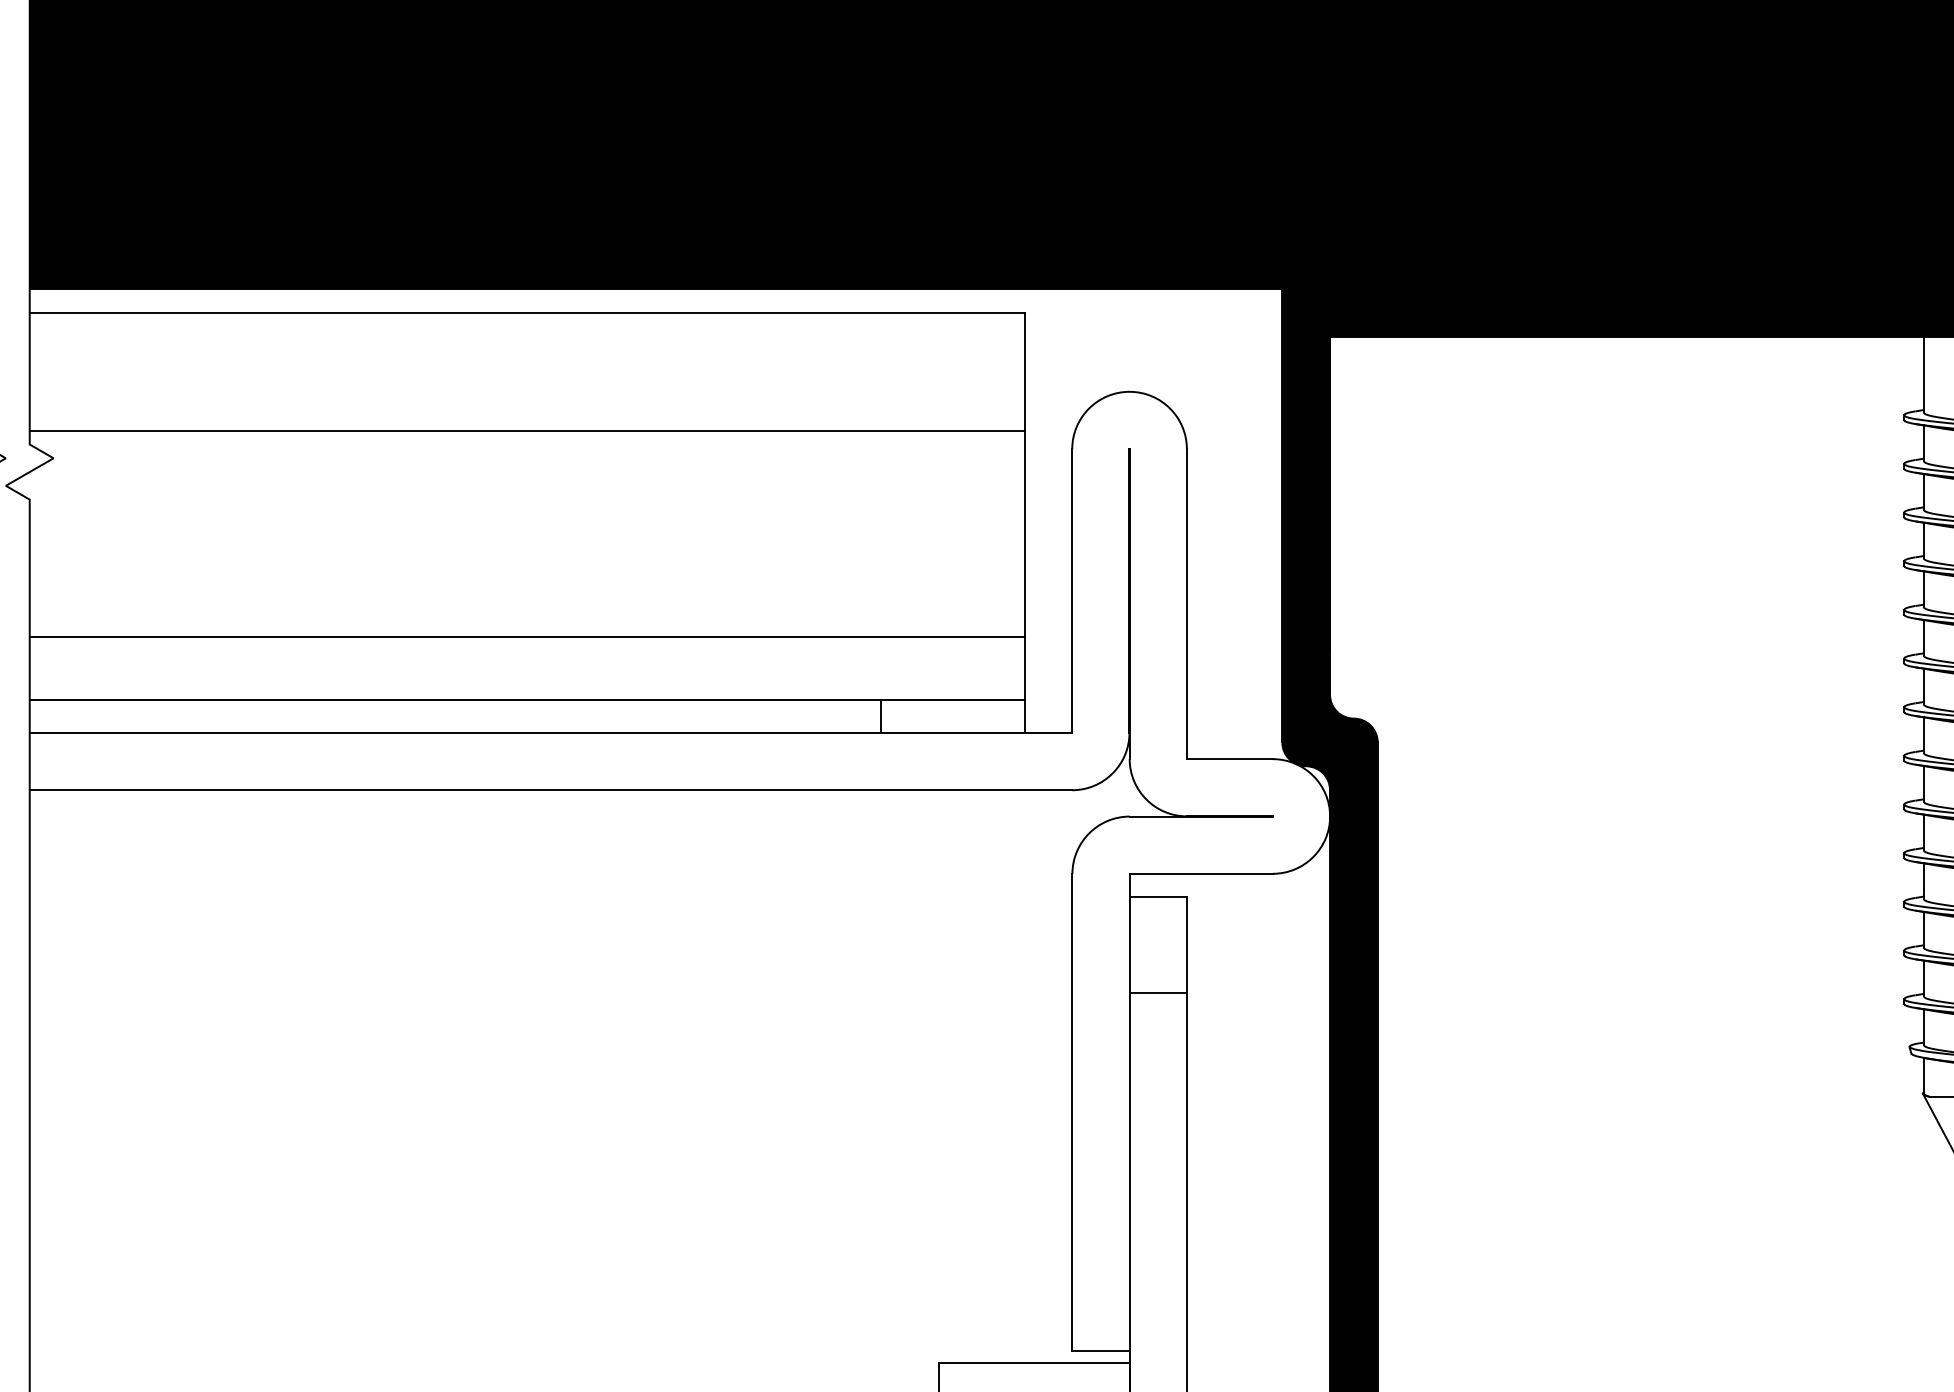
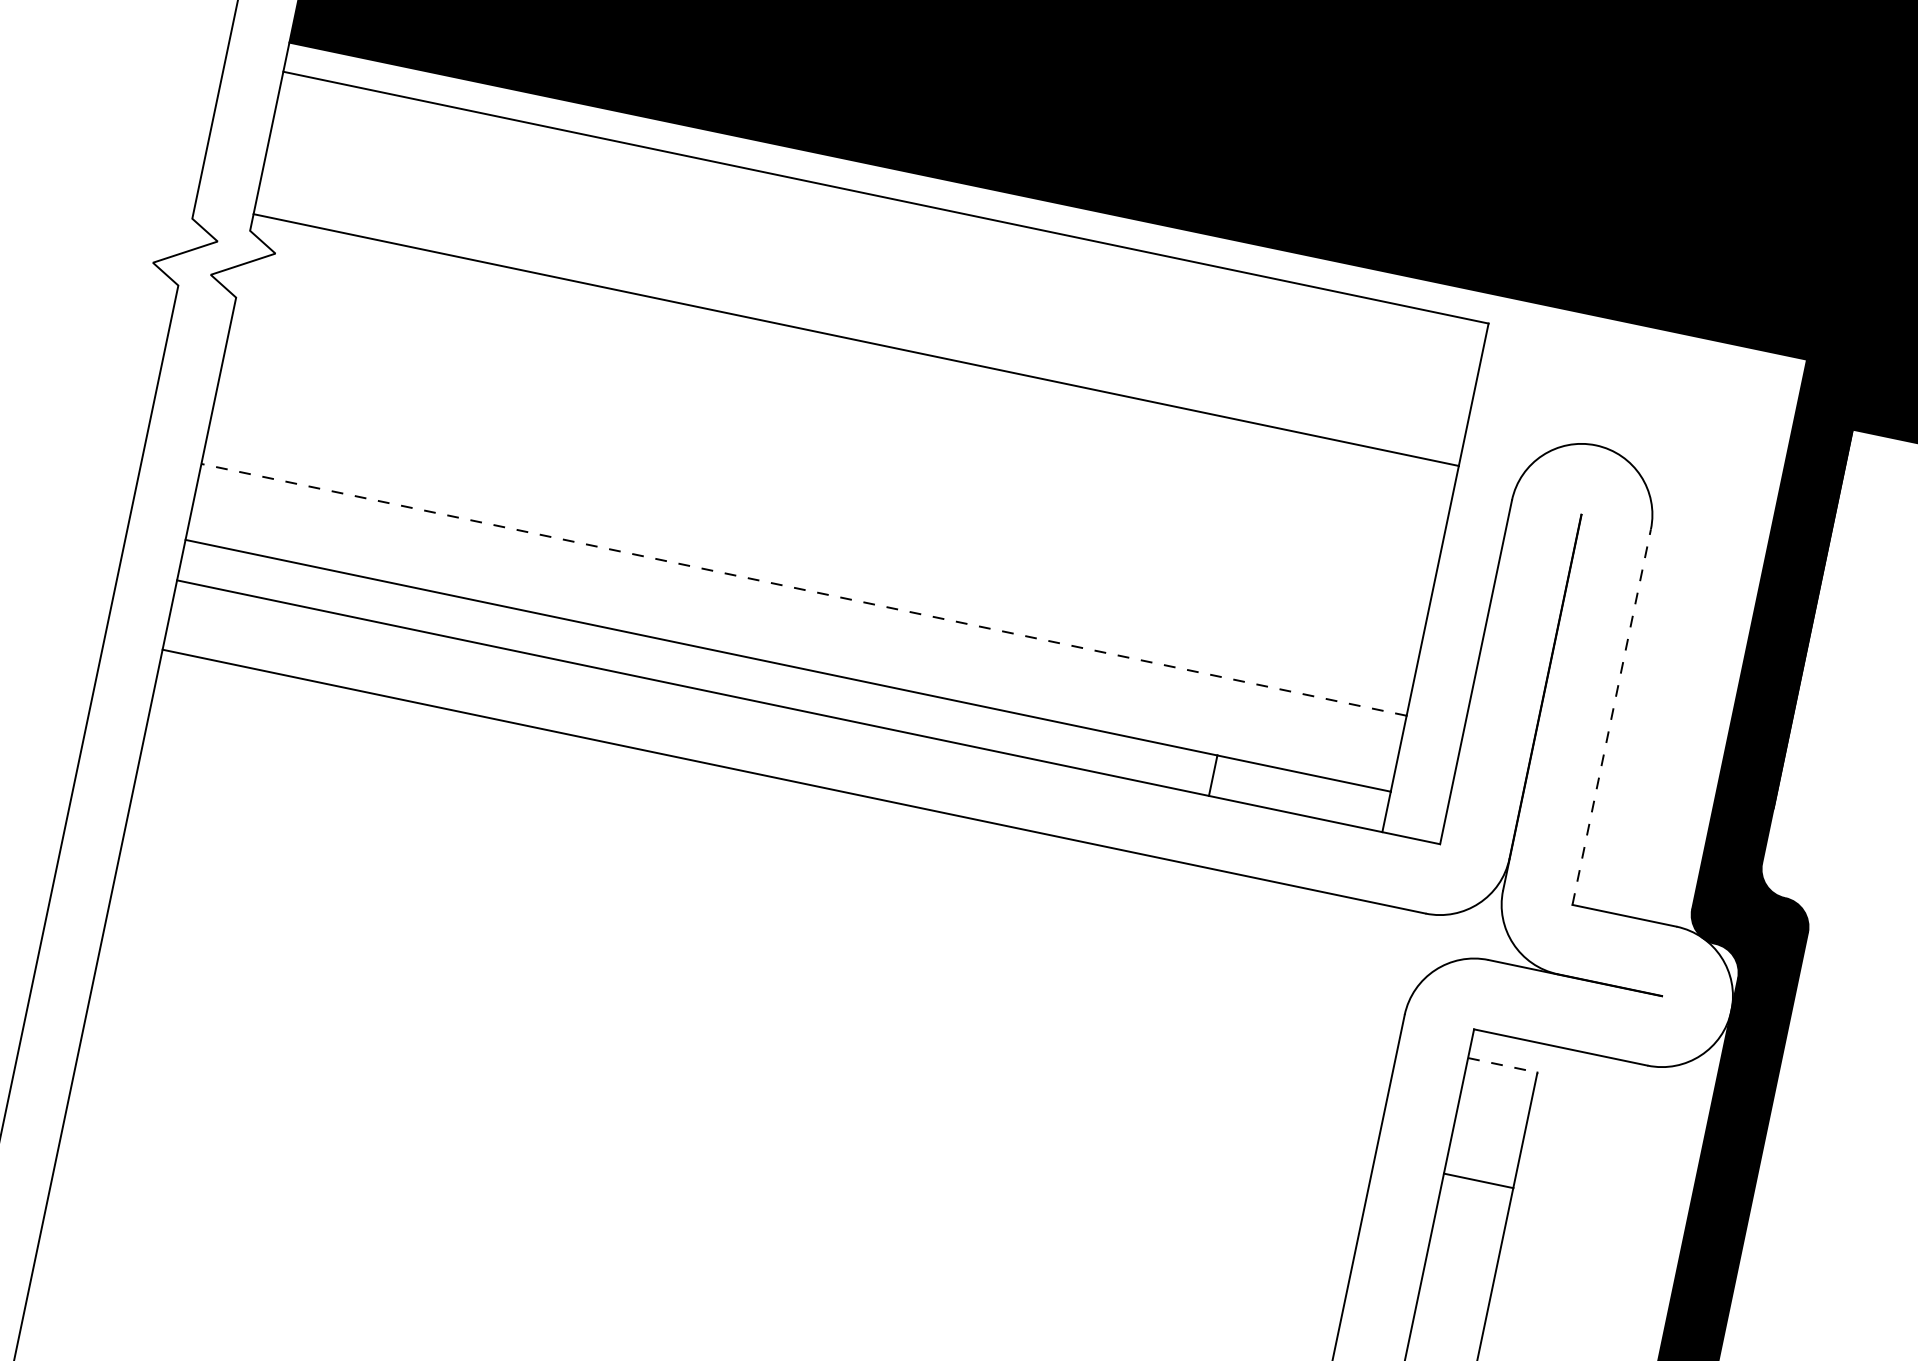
line: (1186, 604) -> (1611, 717), solid -> dashed
line: (526, 636) -> (803, 589), solid -> dashed
line: (1158, 897) -> (1503, 1065), solid -> dashed

